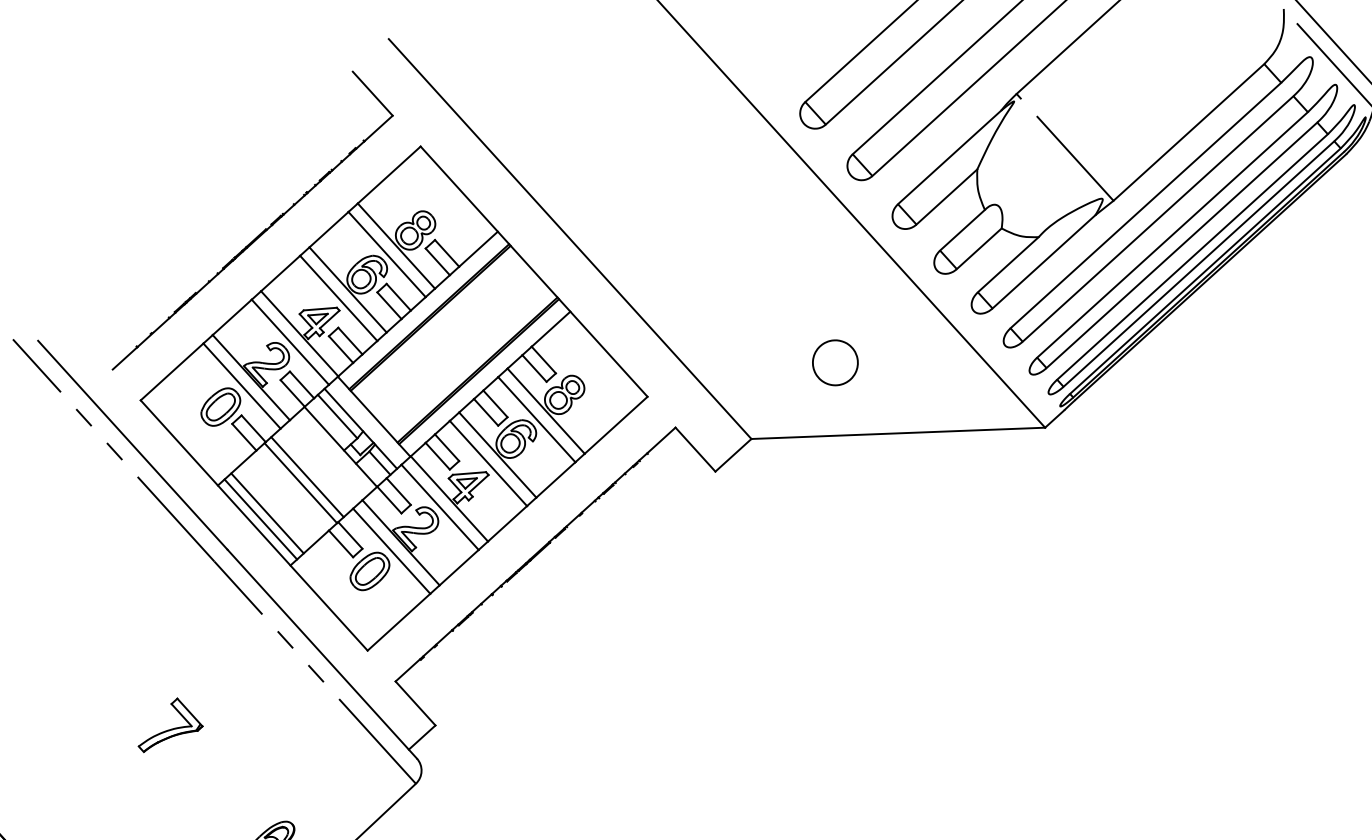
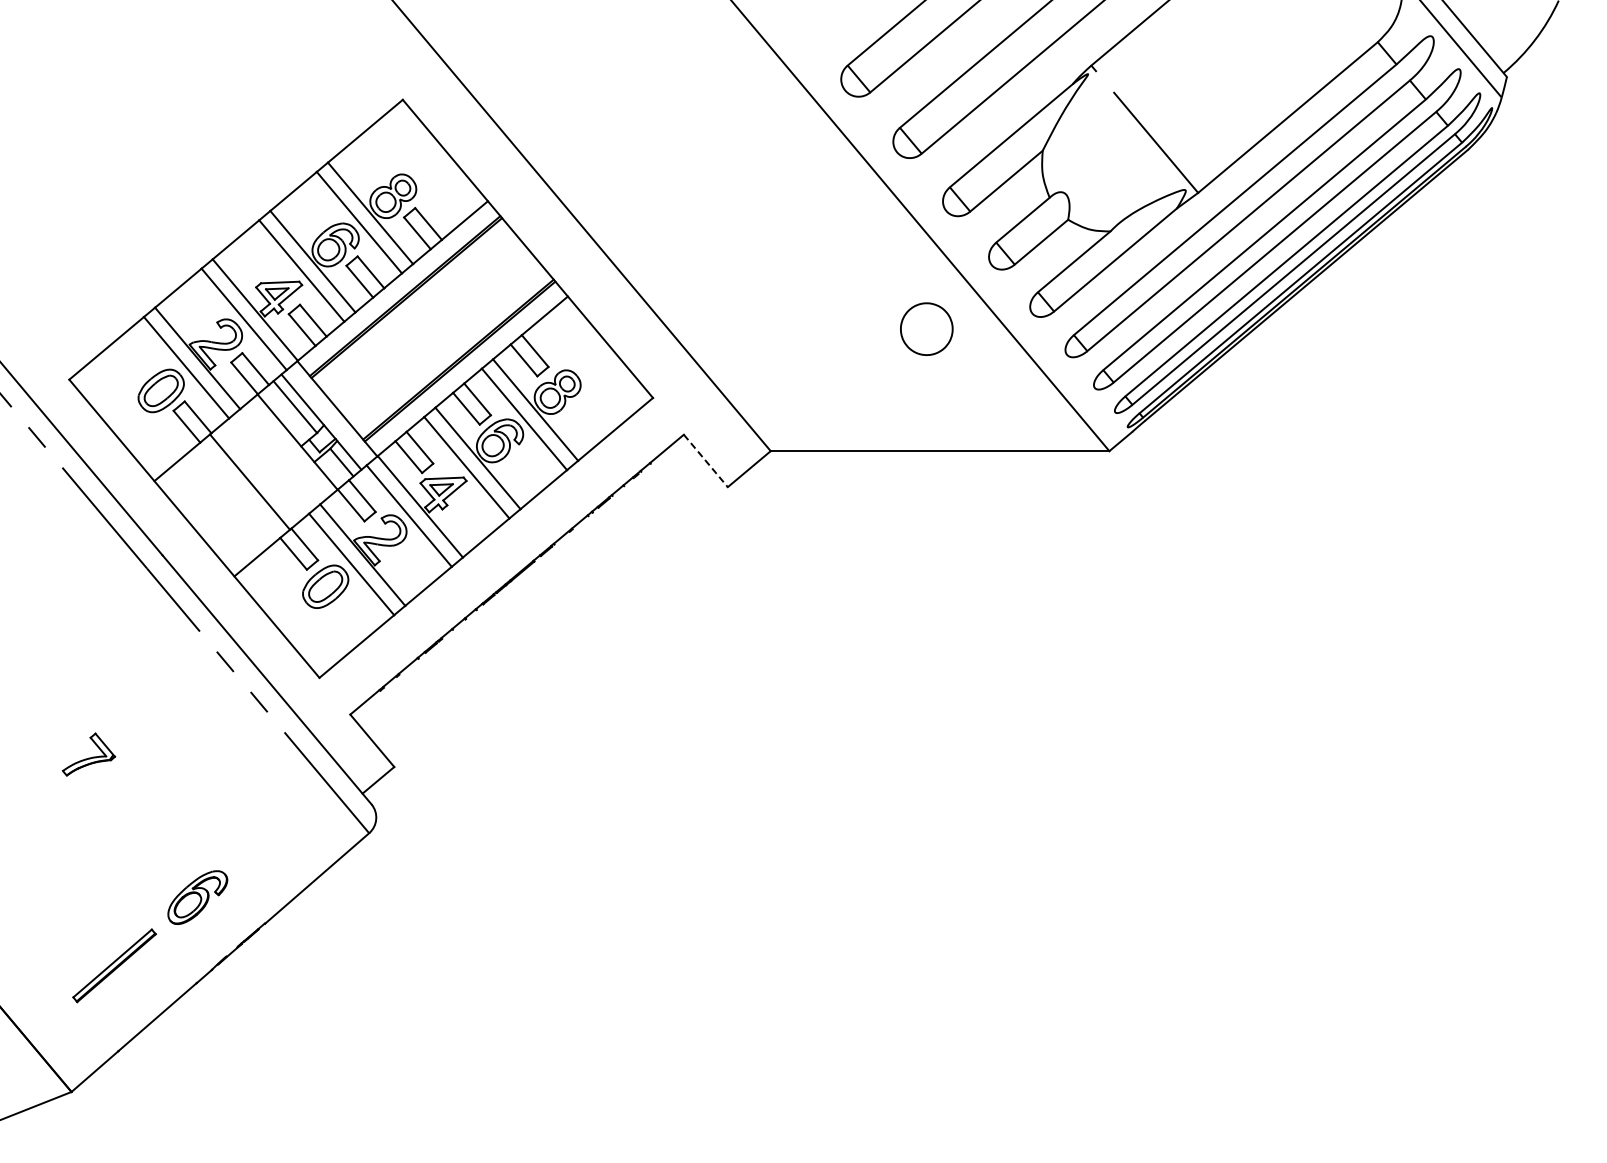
part: (262, 231) -> (216, 190), removed
part: (835, 362) -> (926, 328), moved
line: (696, 450) -> (706, 461), solid -> dashed
line: (307, 477) -> (257, 475), removed
line: (267, 513) -> (210, 515), removed
line: (260, 518) -> (202, 521), removed
part: (169, 724) -> (88, 754), size x0.7

